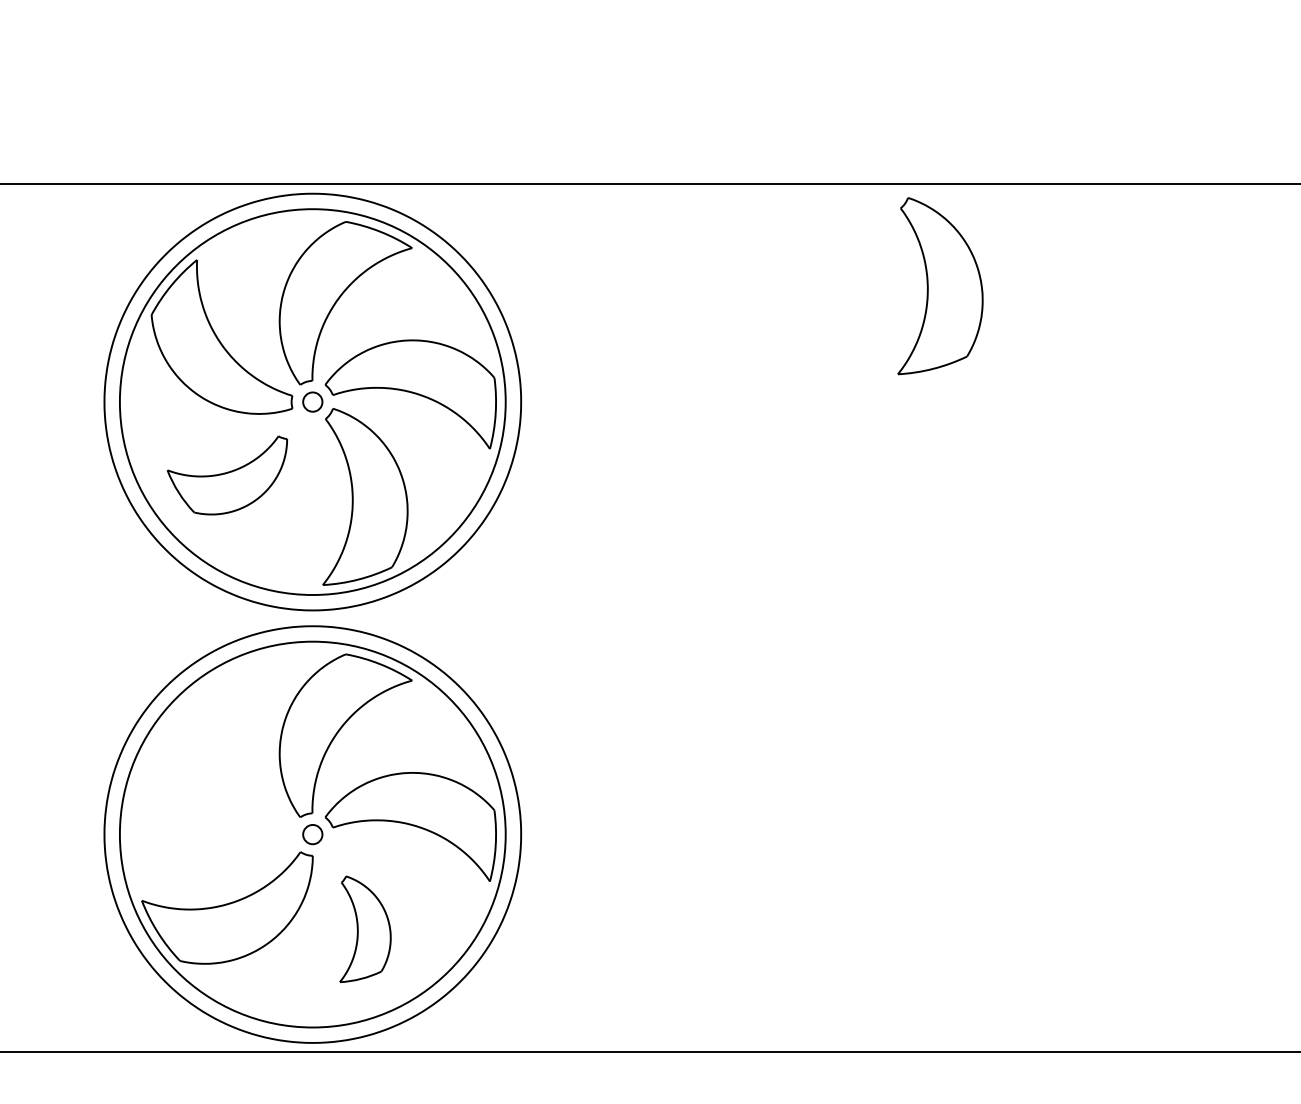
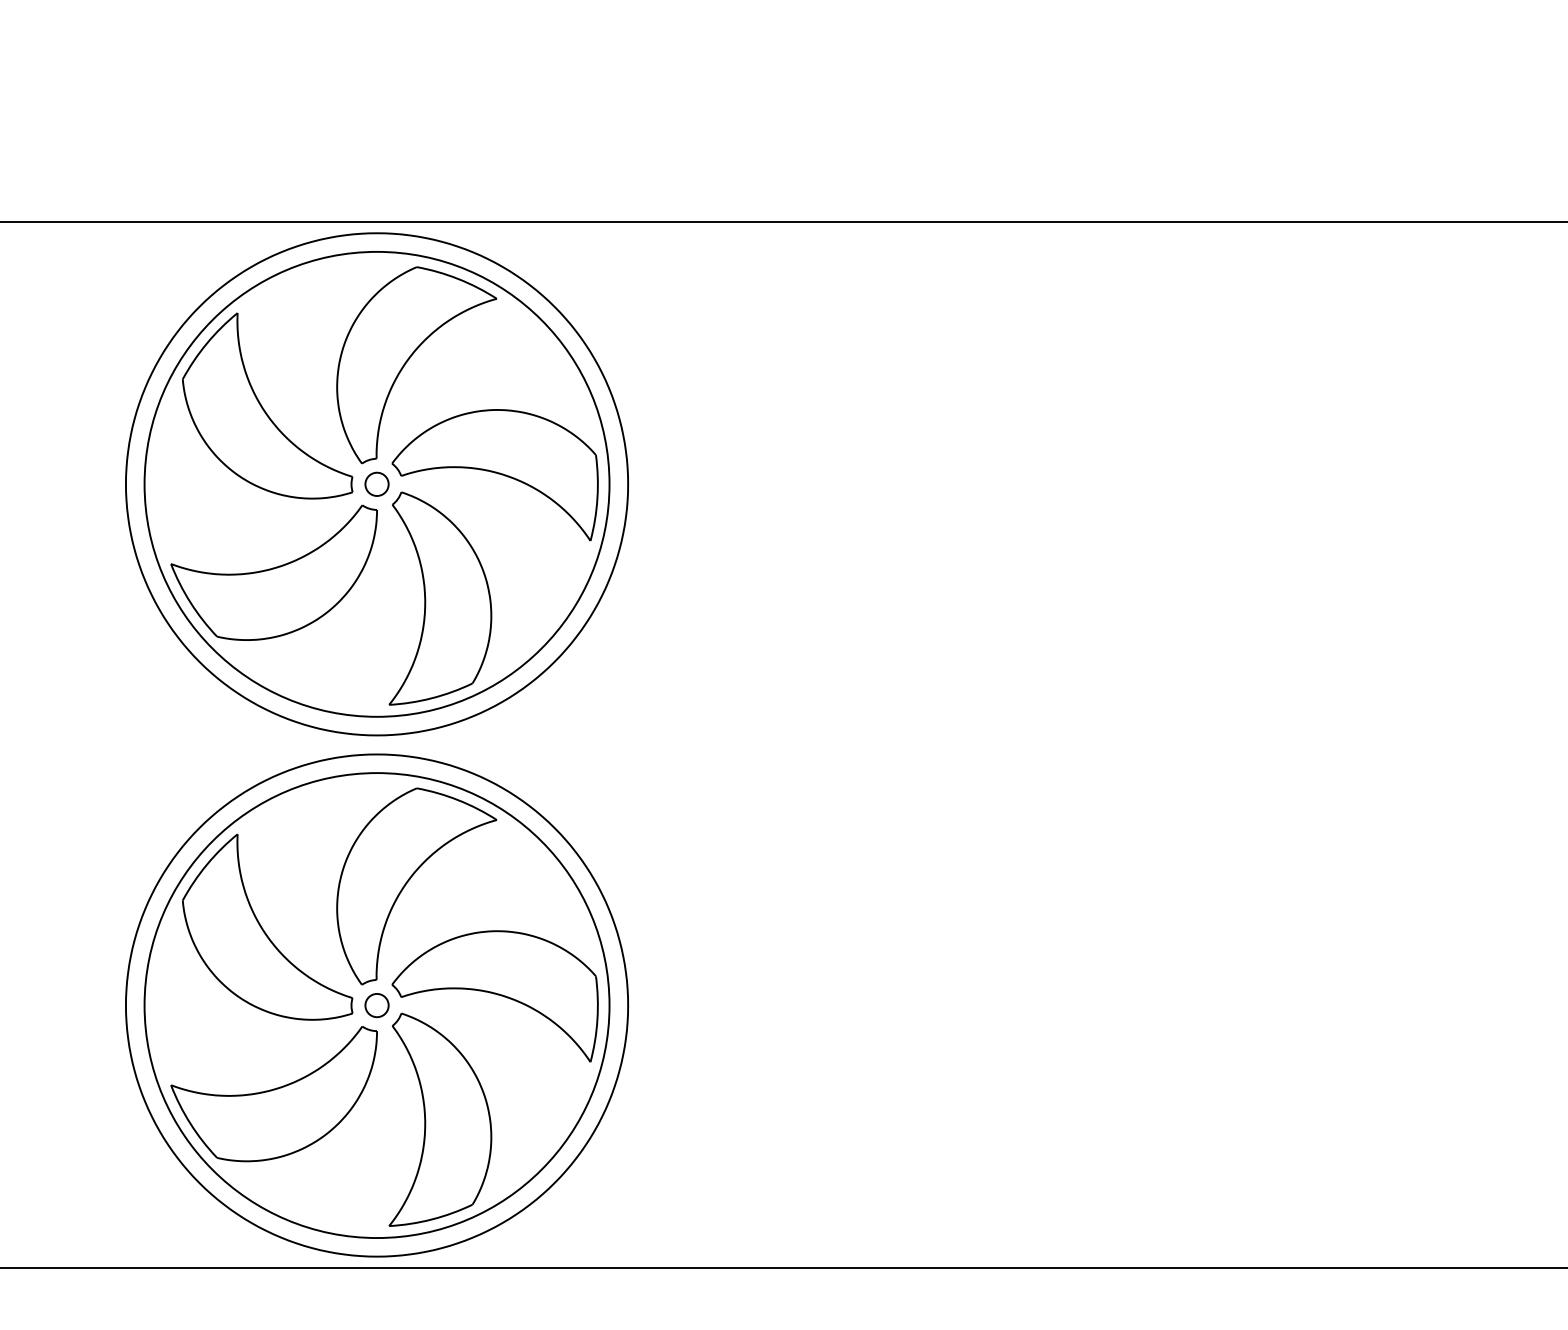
part: (940, 286) -> (1133, 344), removed
part: (226, 475) -> (273, 572), size x1.43
part: (221, 769) -> (267, 927), added
part: (365, 929) -> (440, 1119), size x1.67

